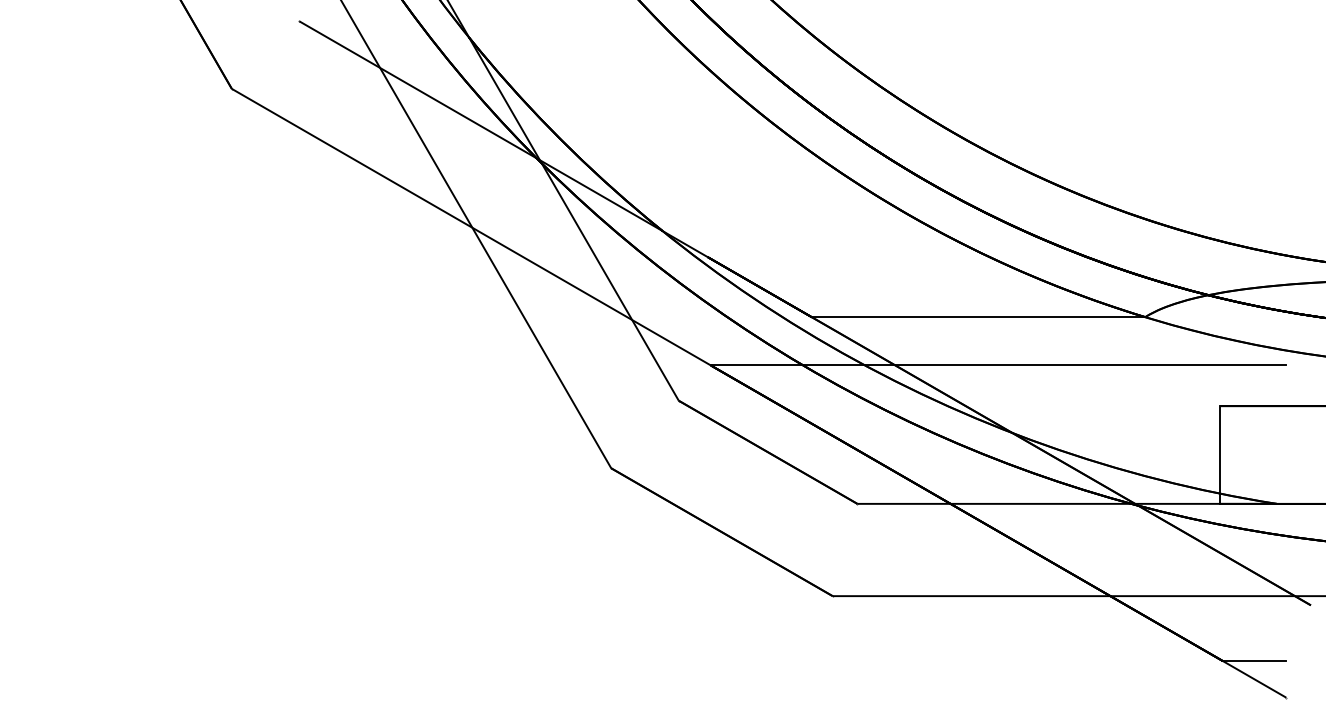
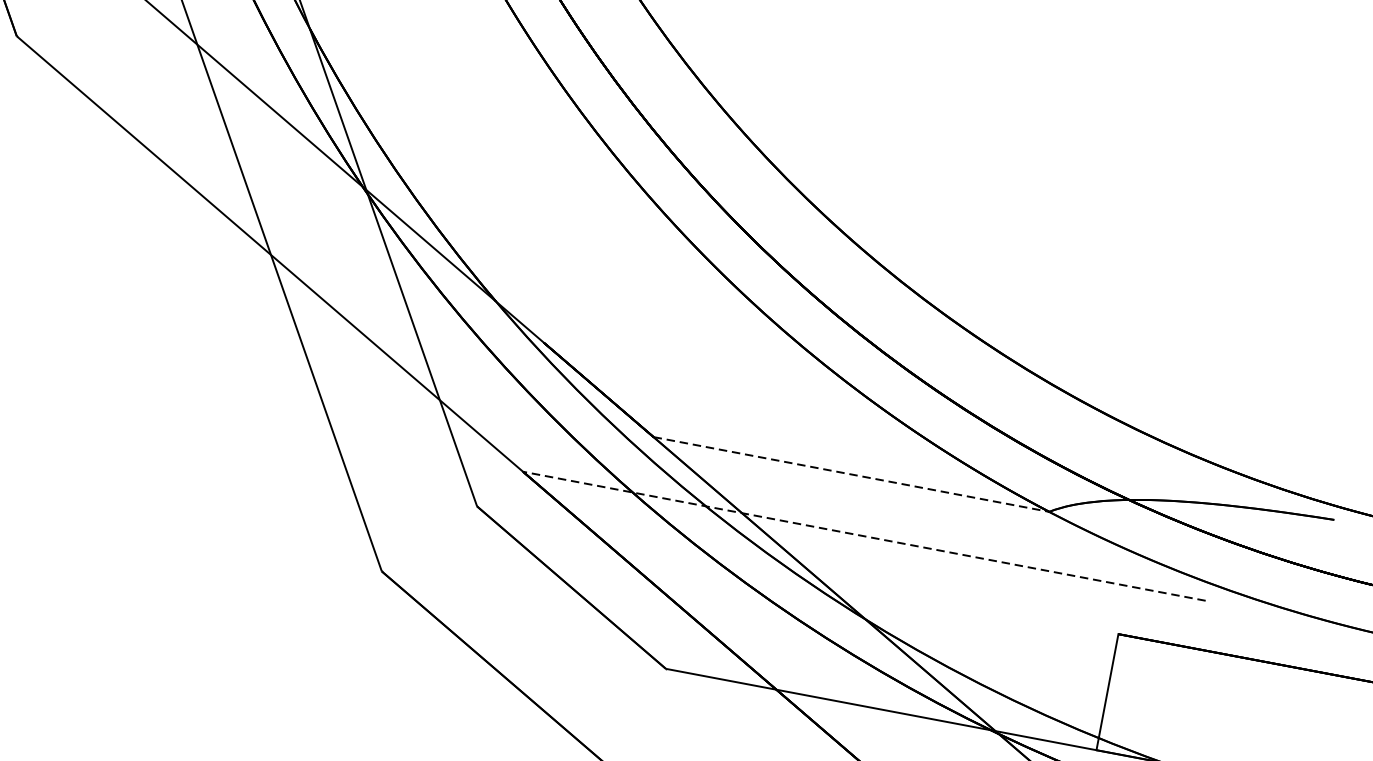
line: (978, 317) -> (851, 474), solid -> dashed
line: (998, 365) -> (864, 536), solid -> dashed

